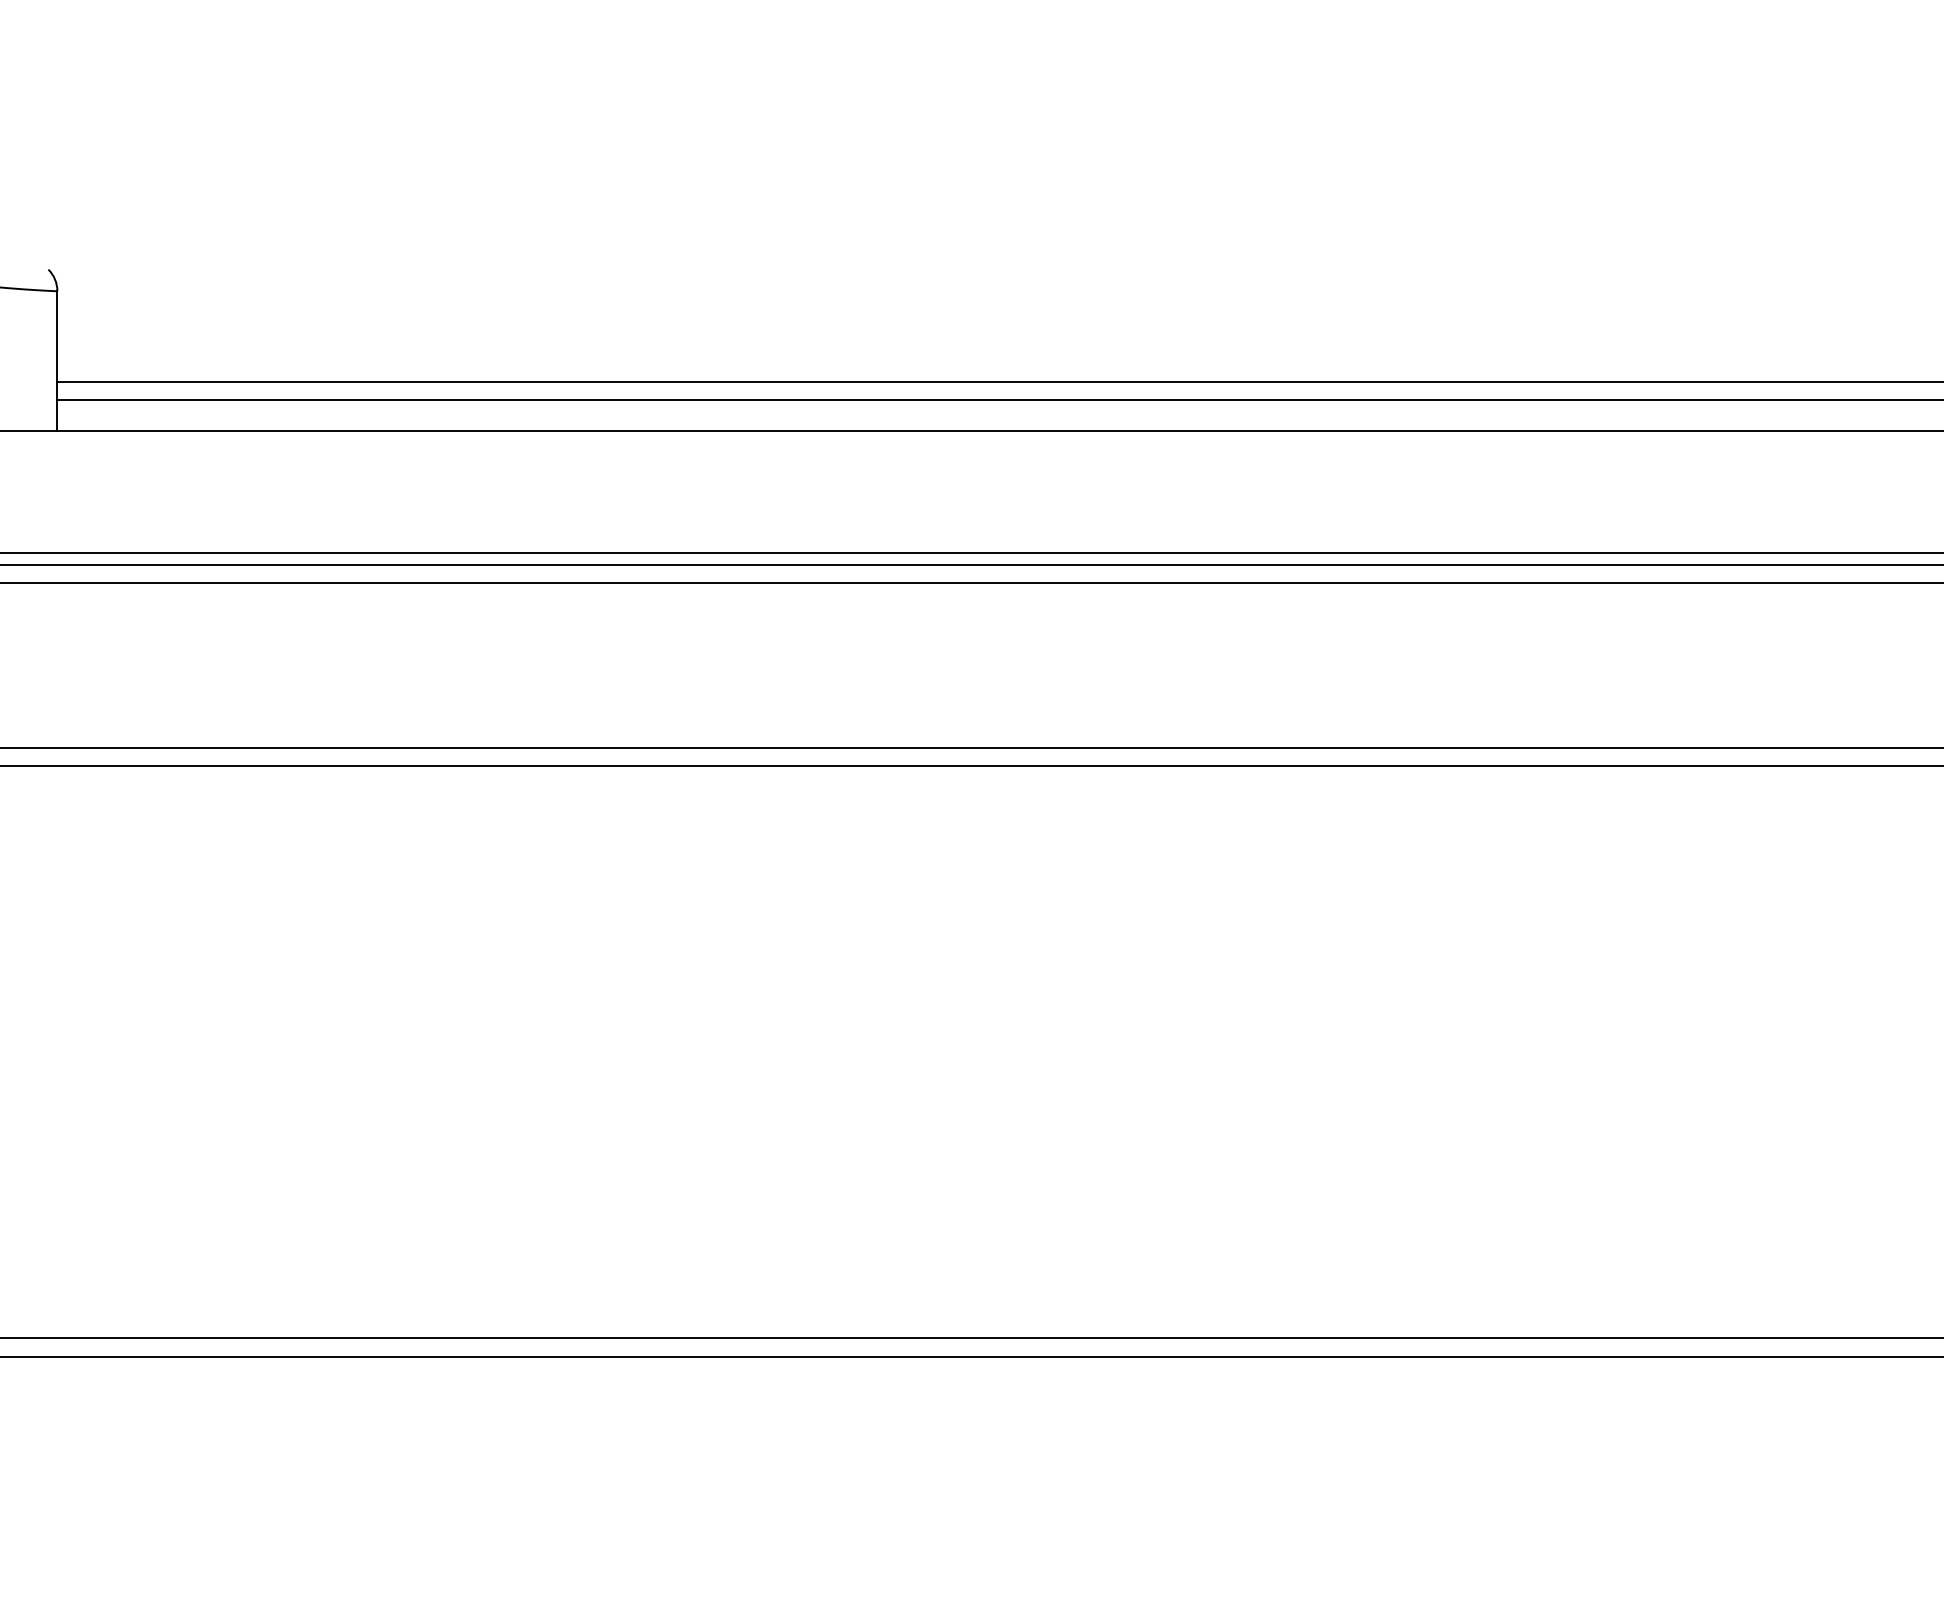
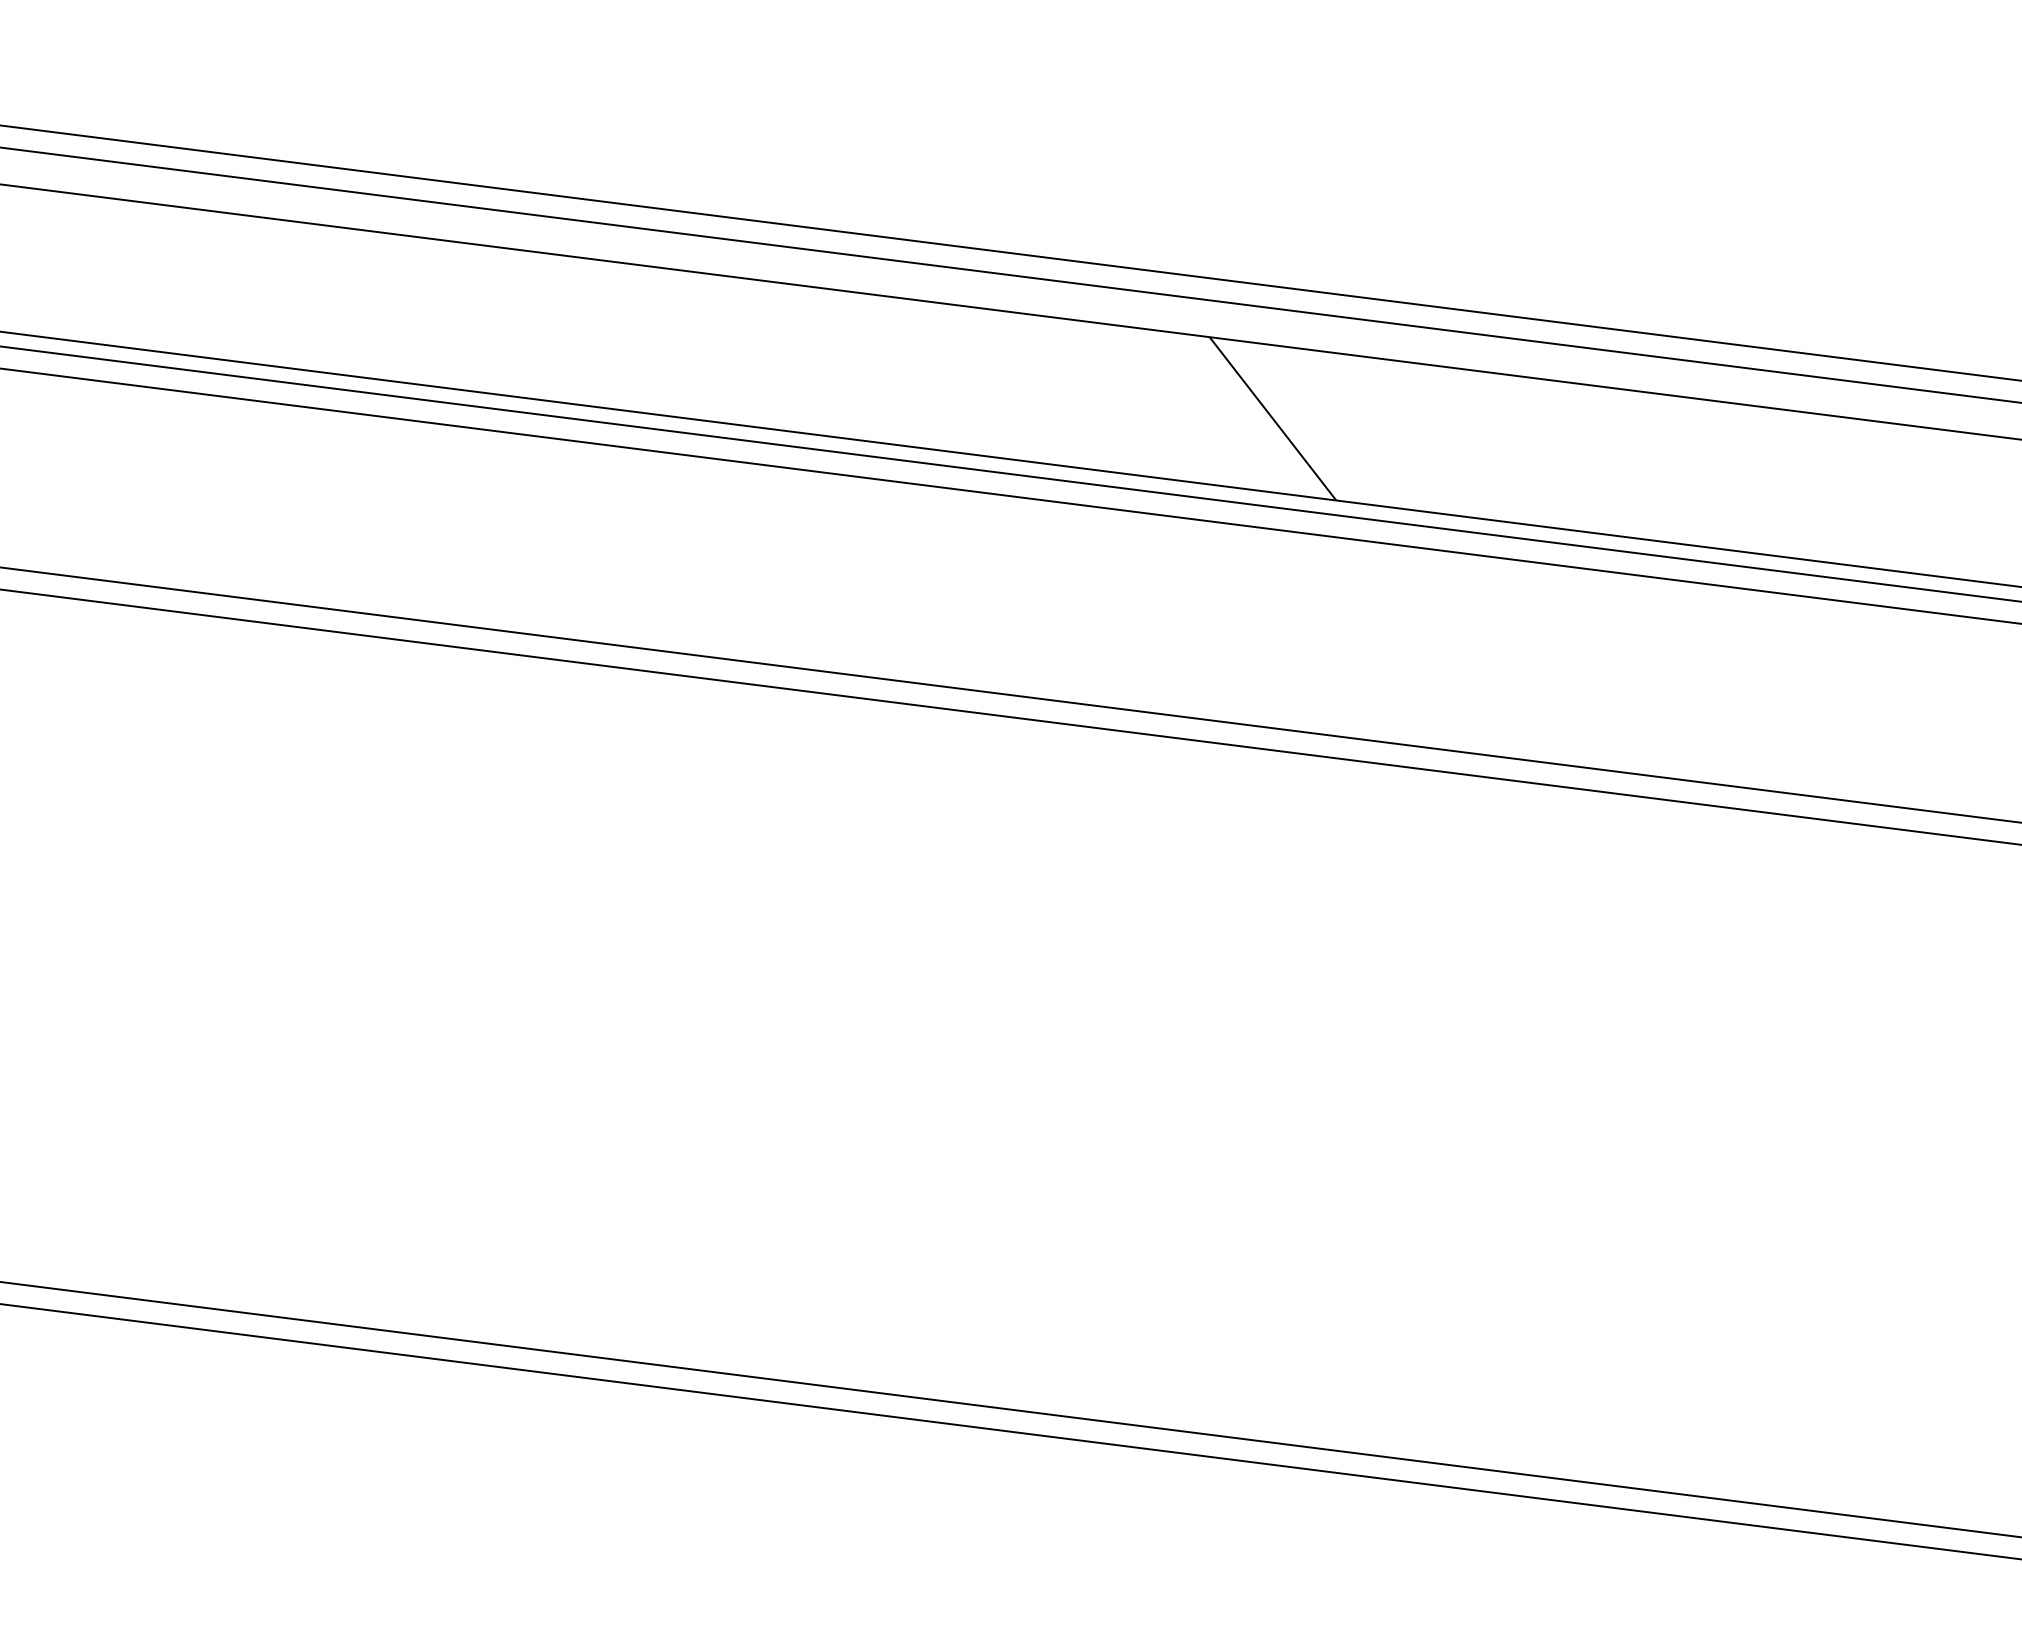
hatch: (1181, 491) -> (1273, 418), added

